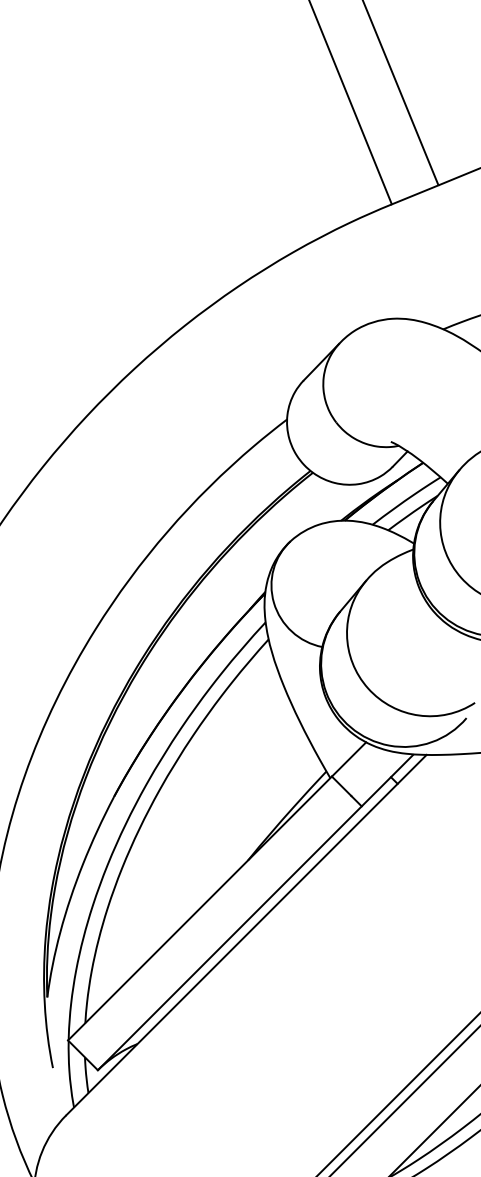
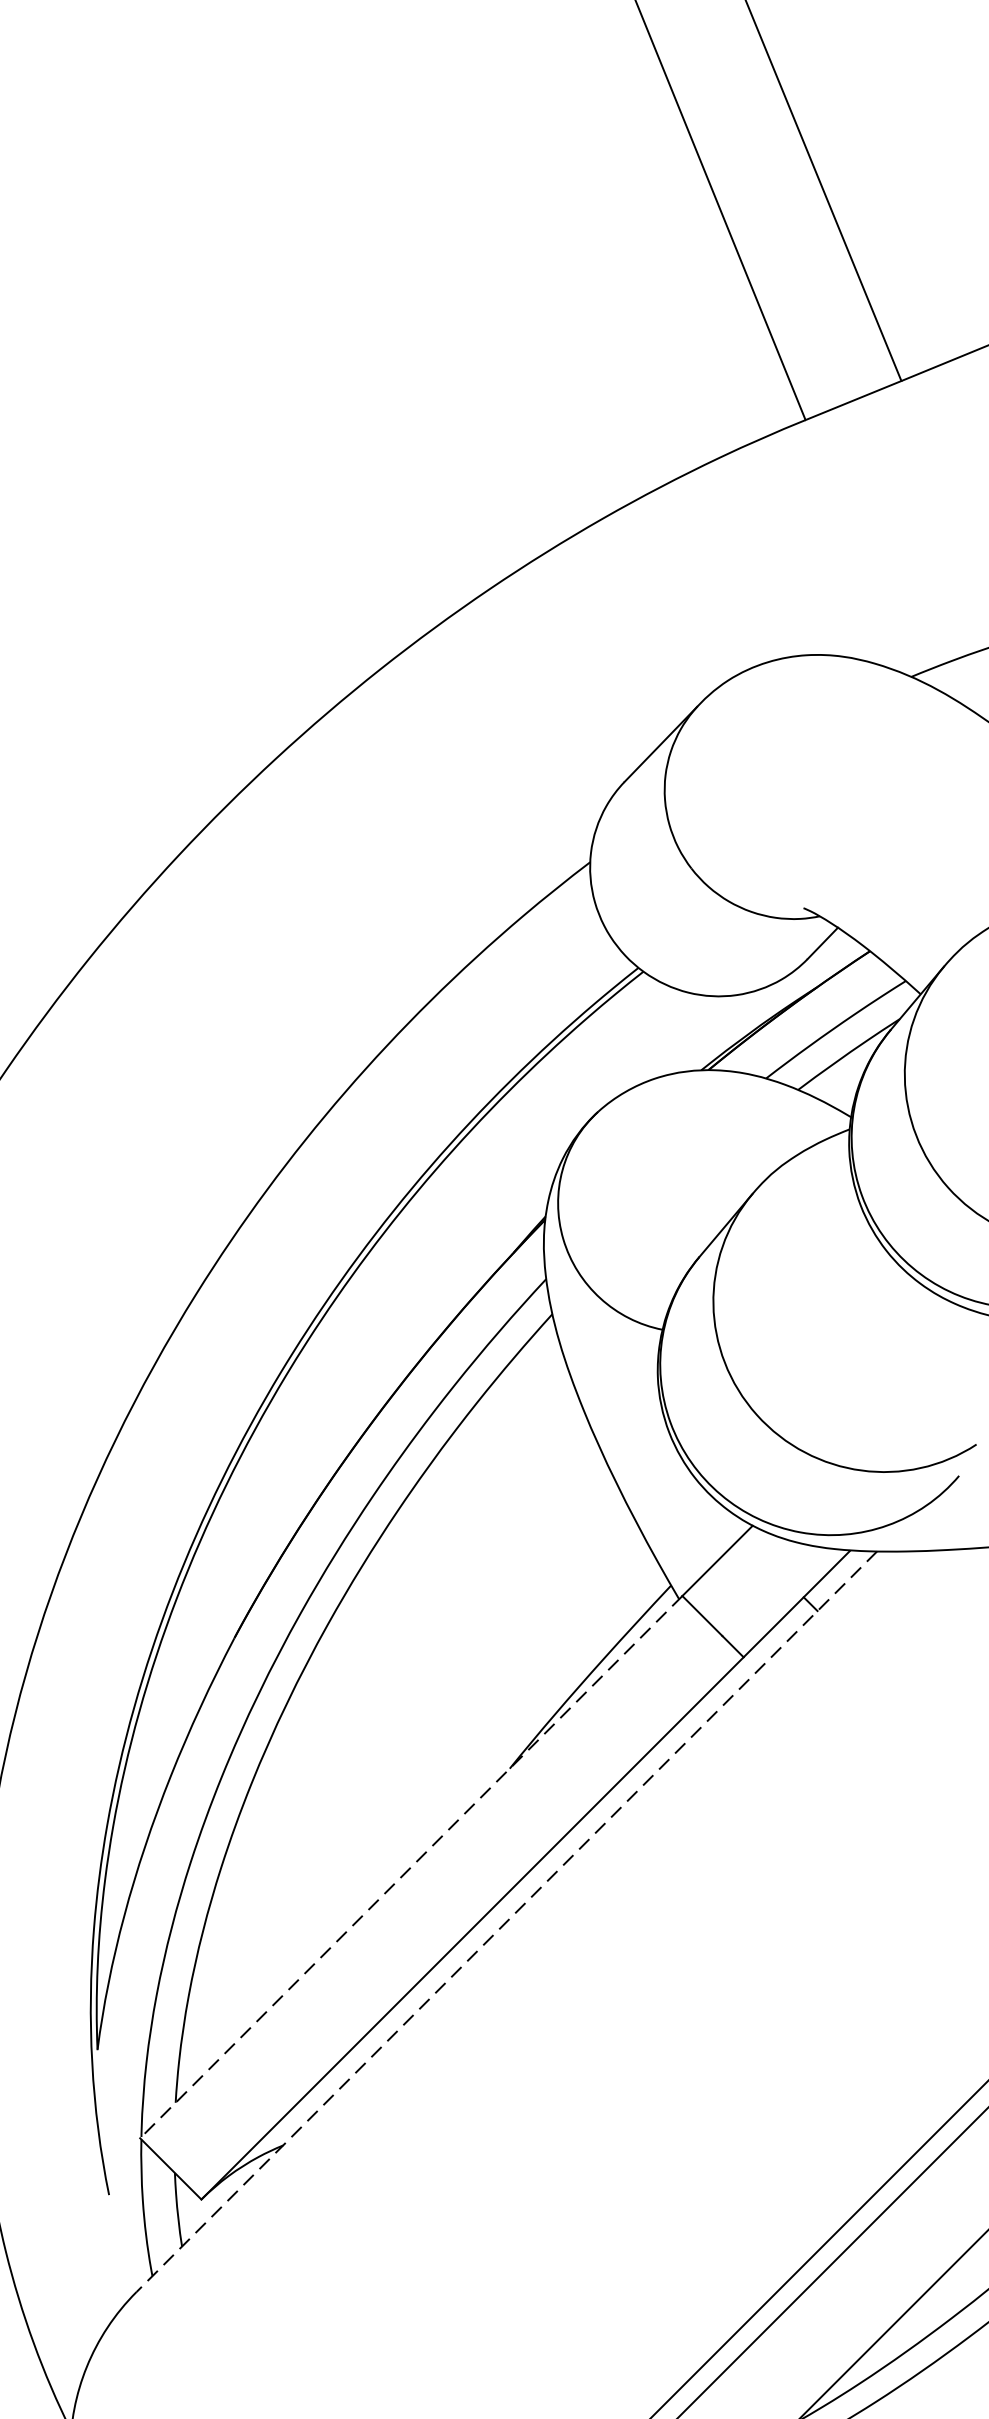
line: (200, 908) -> (412, 1867), solid -> dashed
line: (246, 935) -> (506, 1922), solid -> dashed

